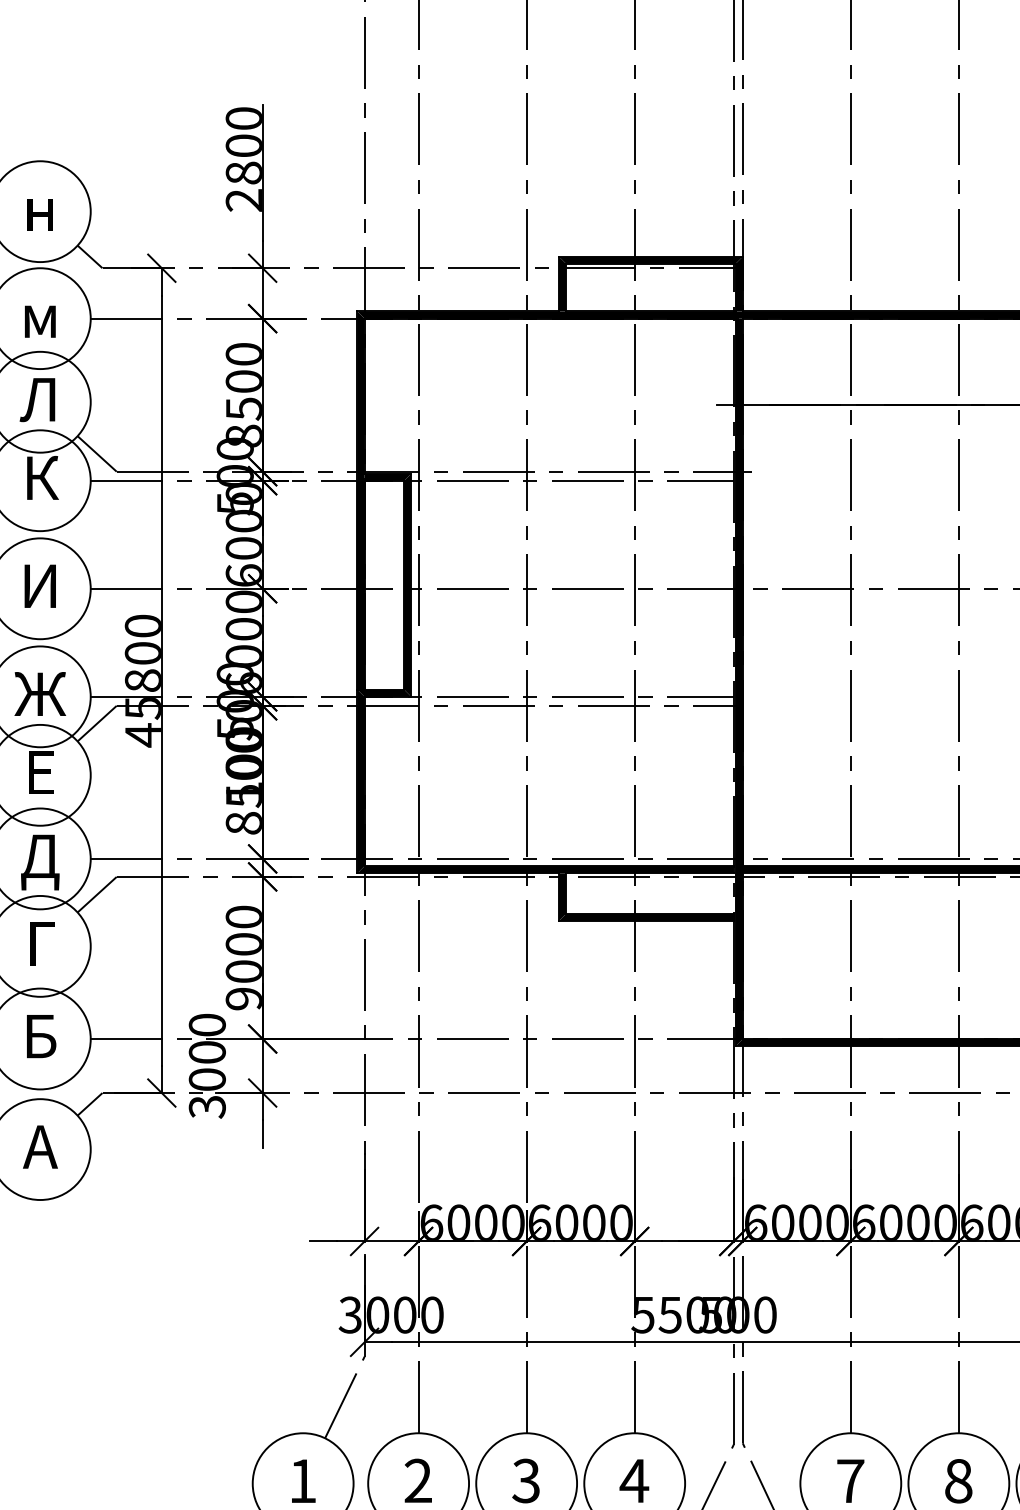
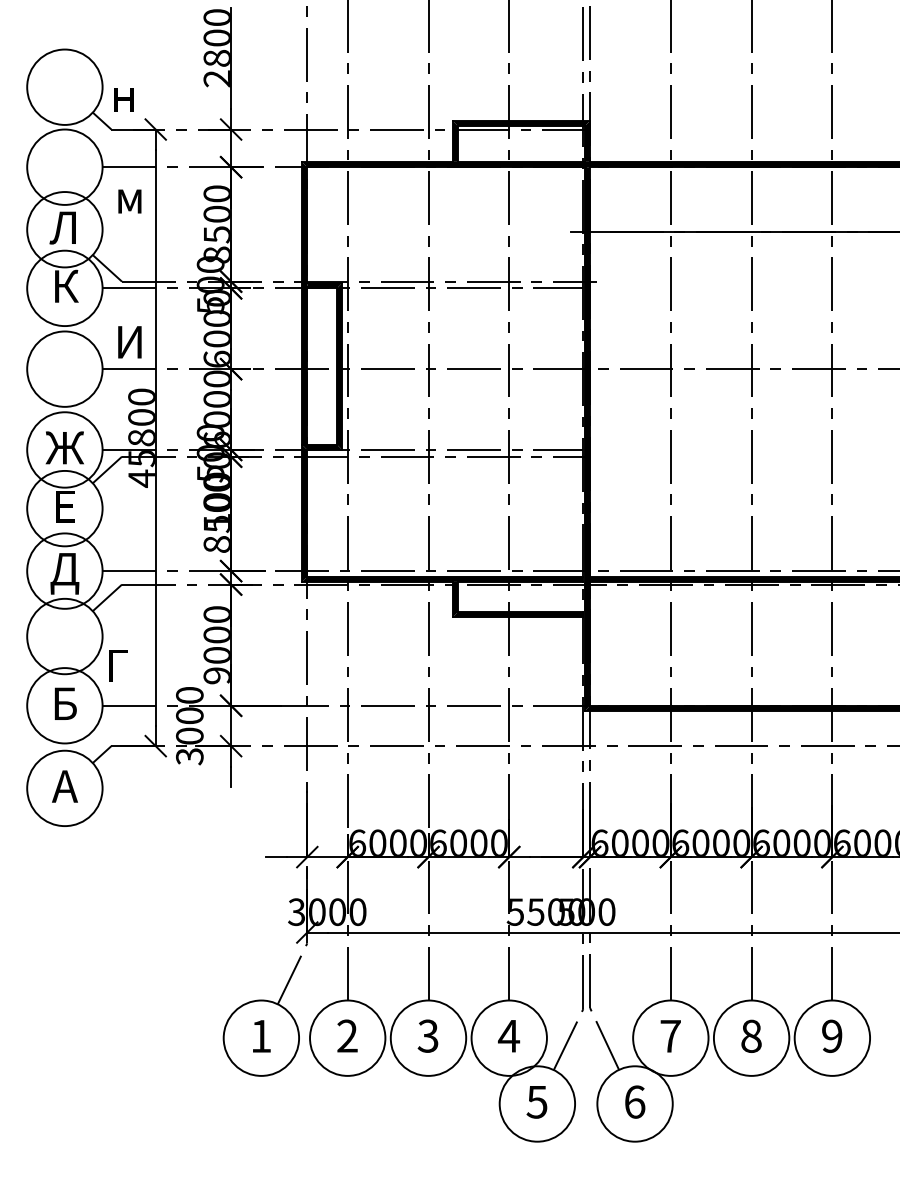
text: (39, 214) -> (123, 99), moved
text: (39, 321) -> (129, 201), moved
text: (39, 586) -> (129, 342), moved
text: (42, 943) -> (118, 665), moved

